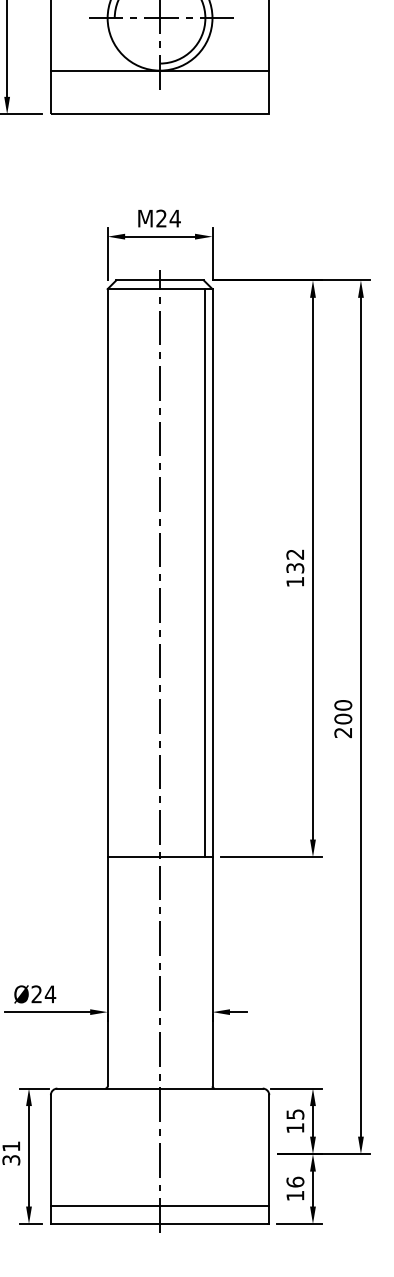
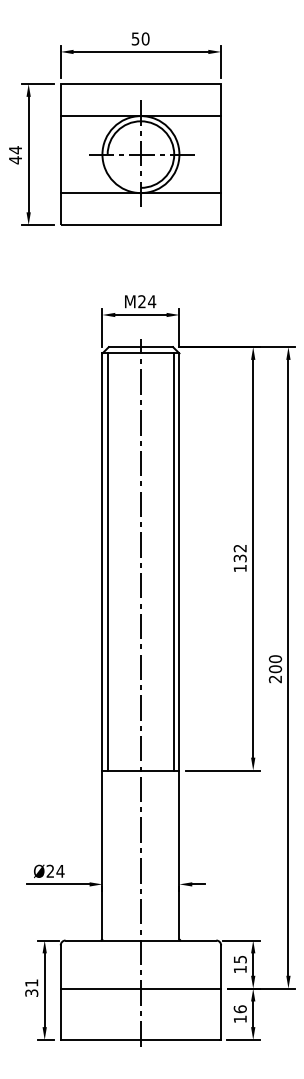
line: (114, 572) -> (107, 561), added
line: (159, 1205) -> (140, 988), moved

